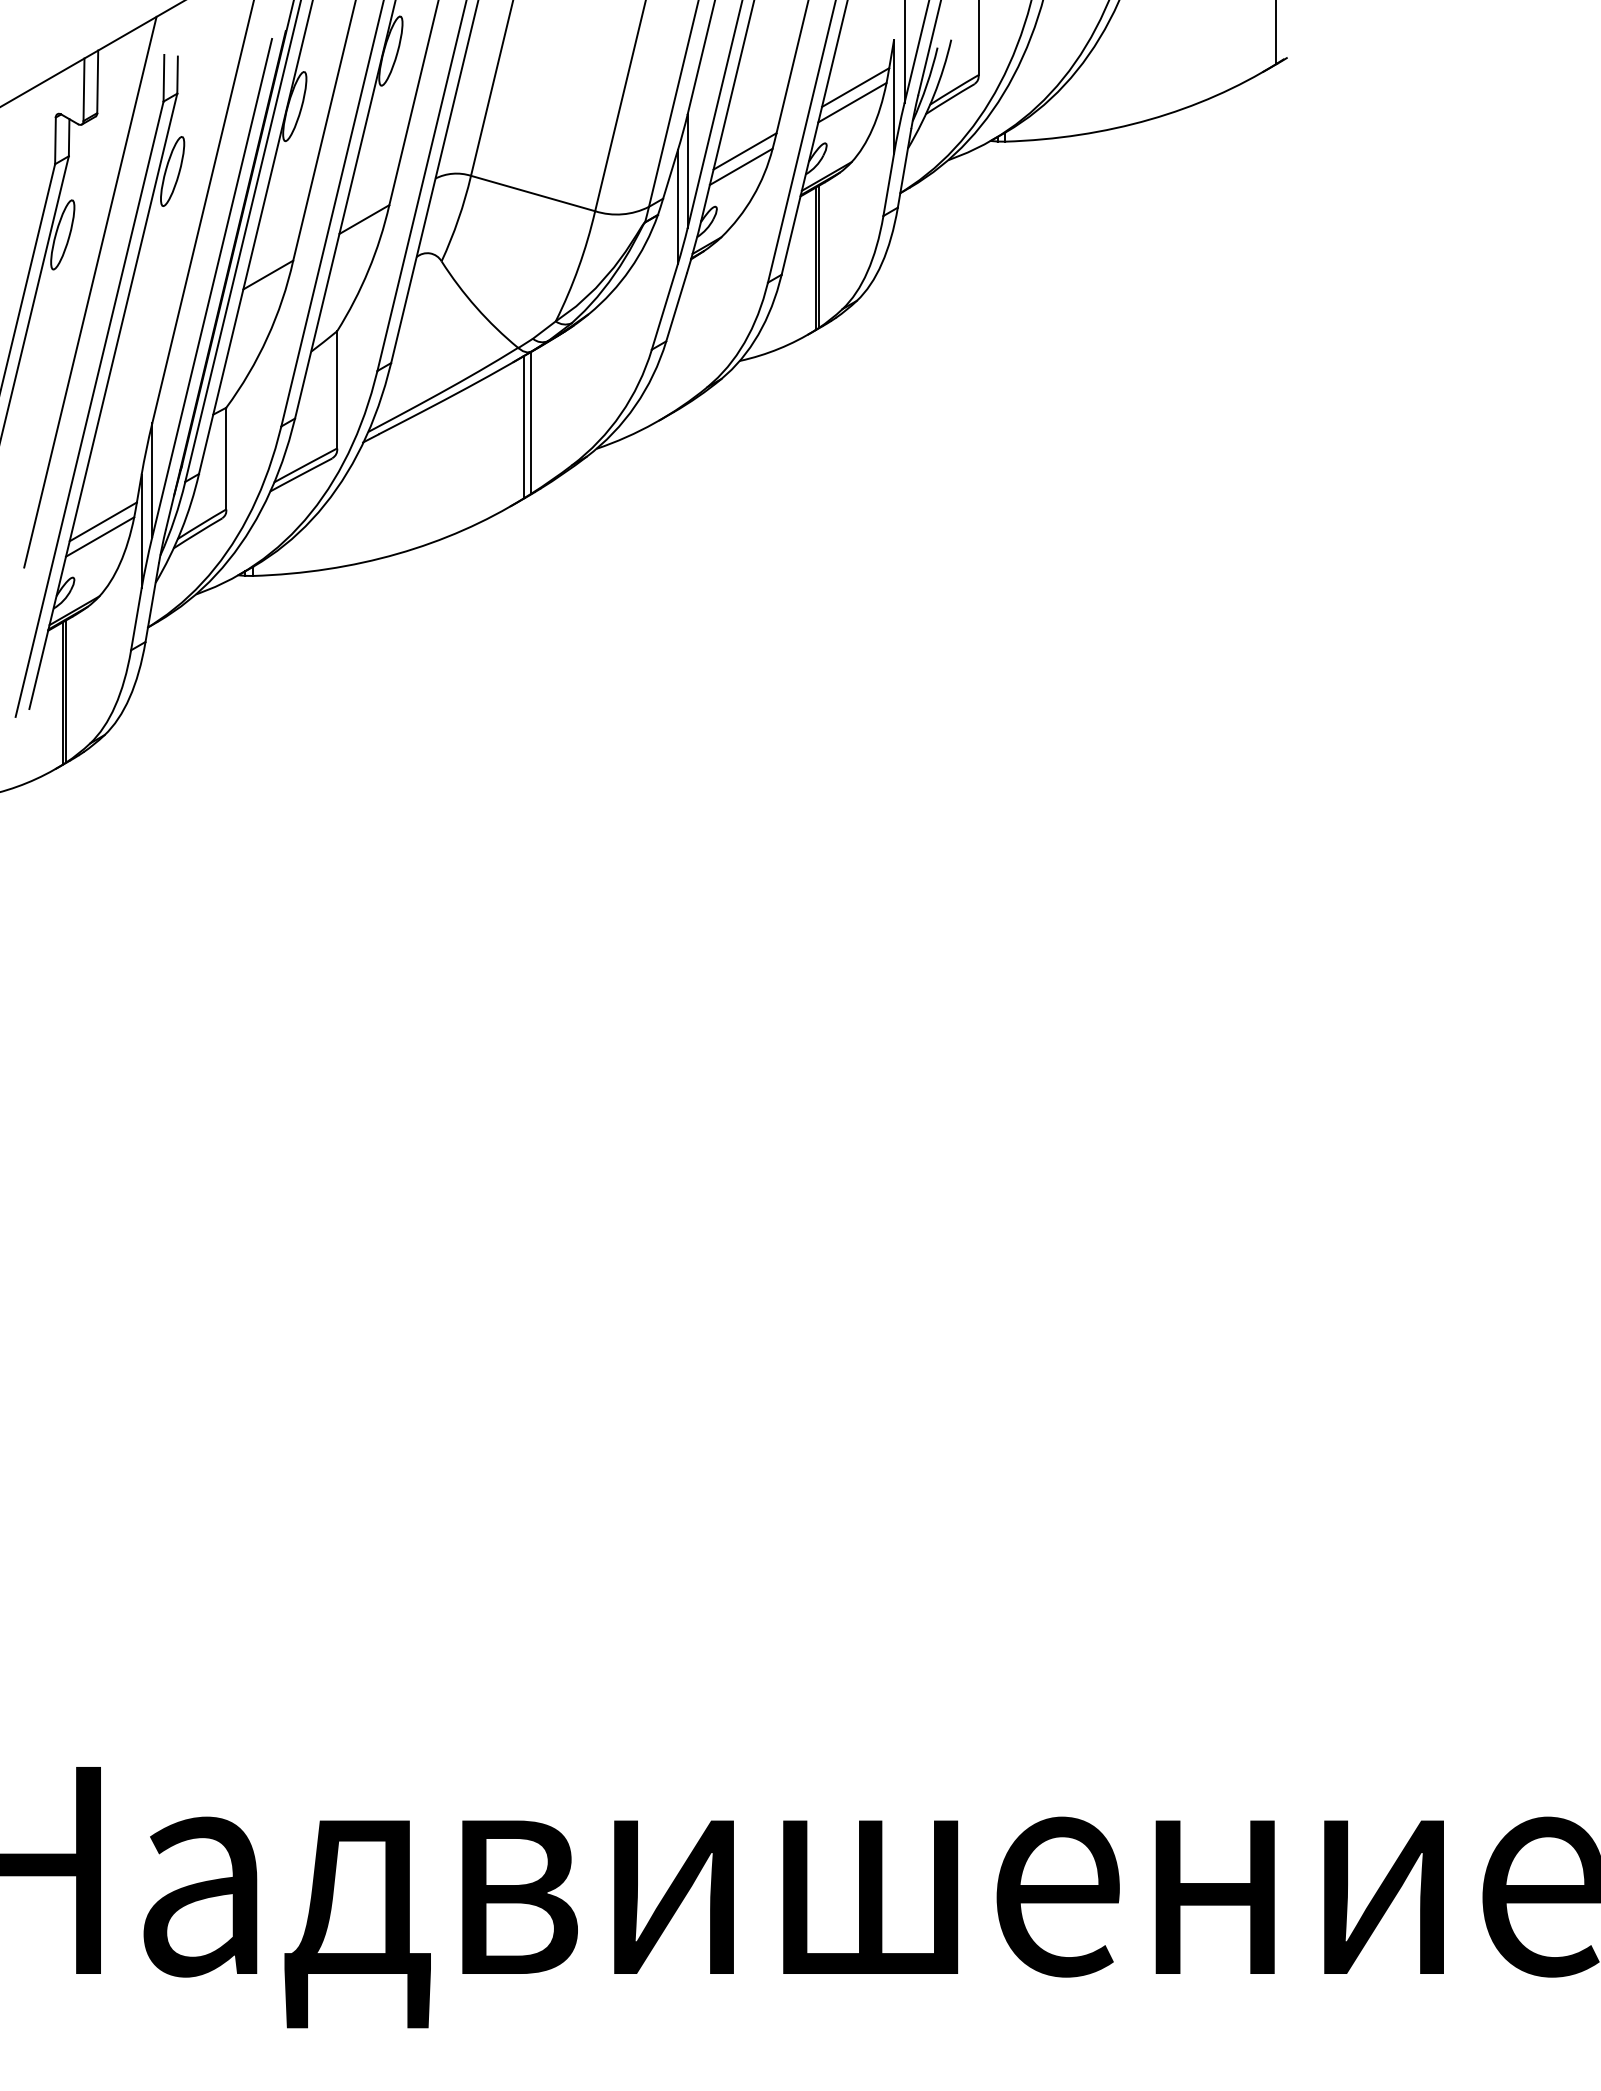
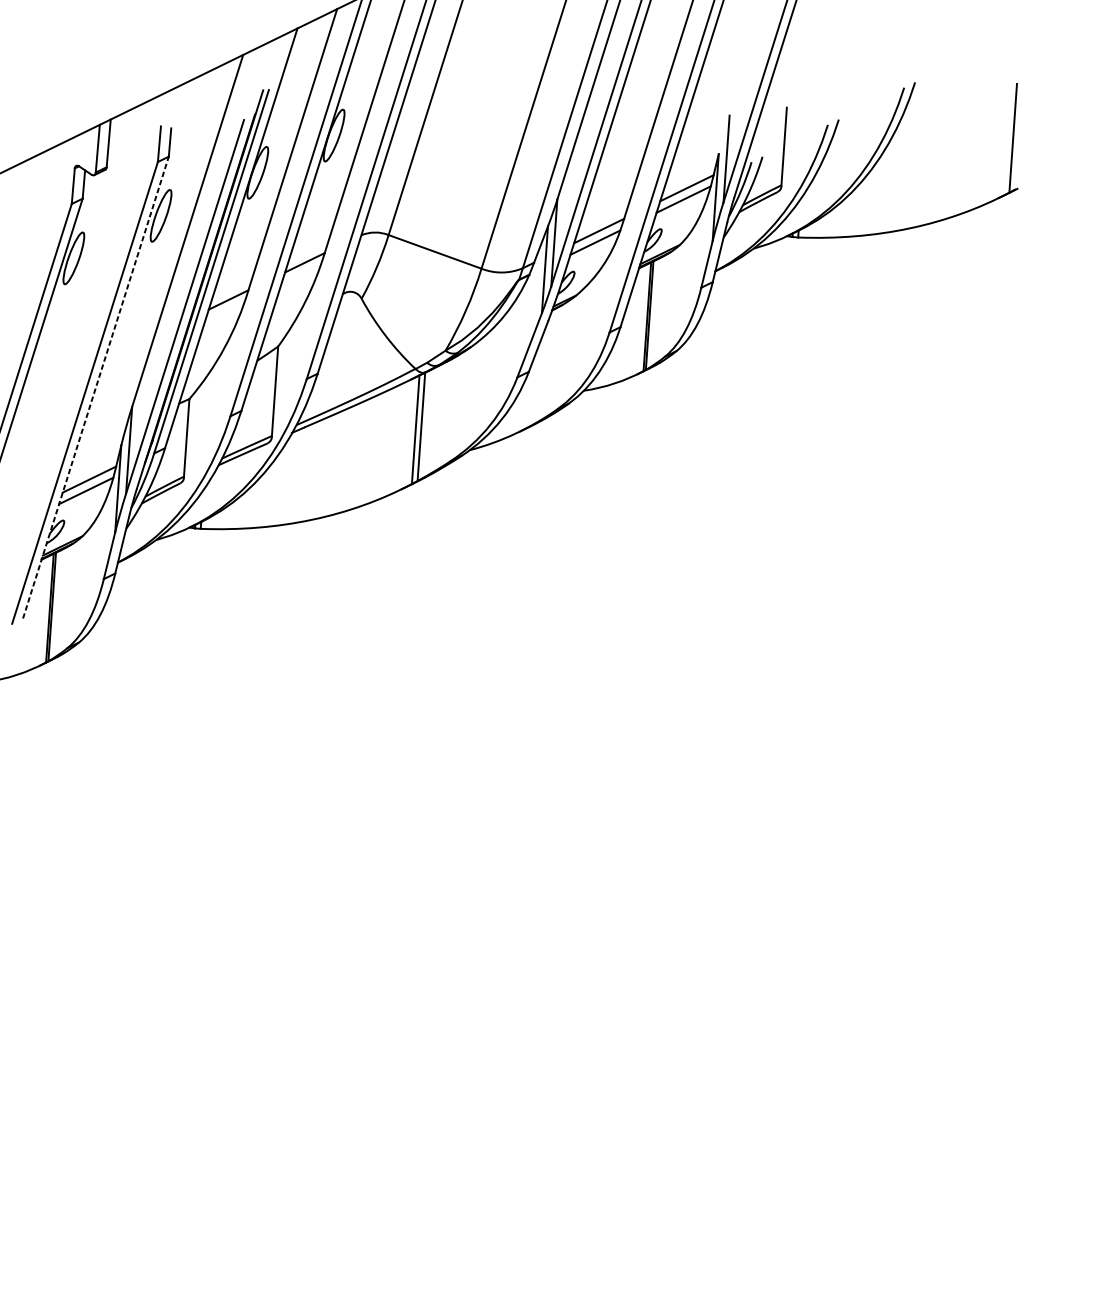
line: (90, 291) -> (92, 303), removed
line: (103, 400) -> (96, 386), solid -> dashed

